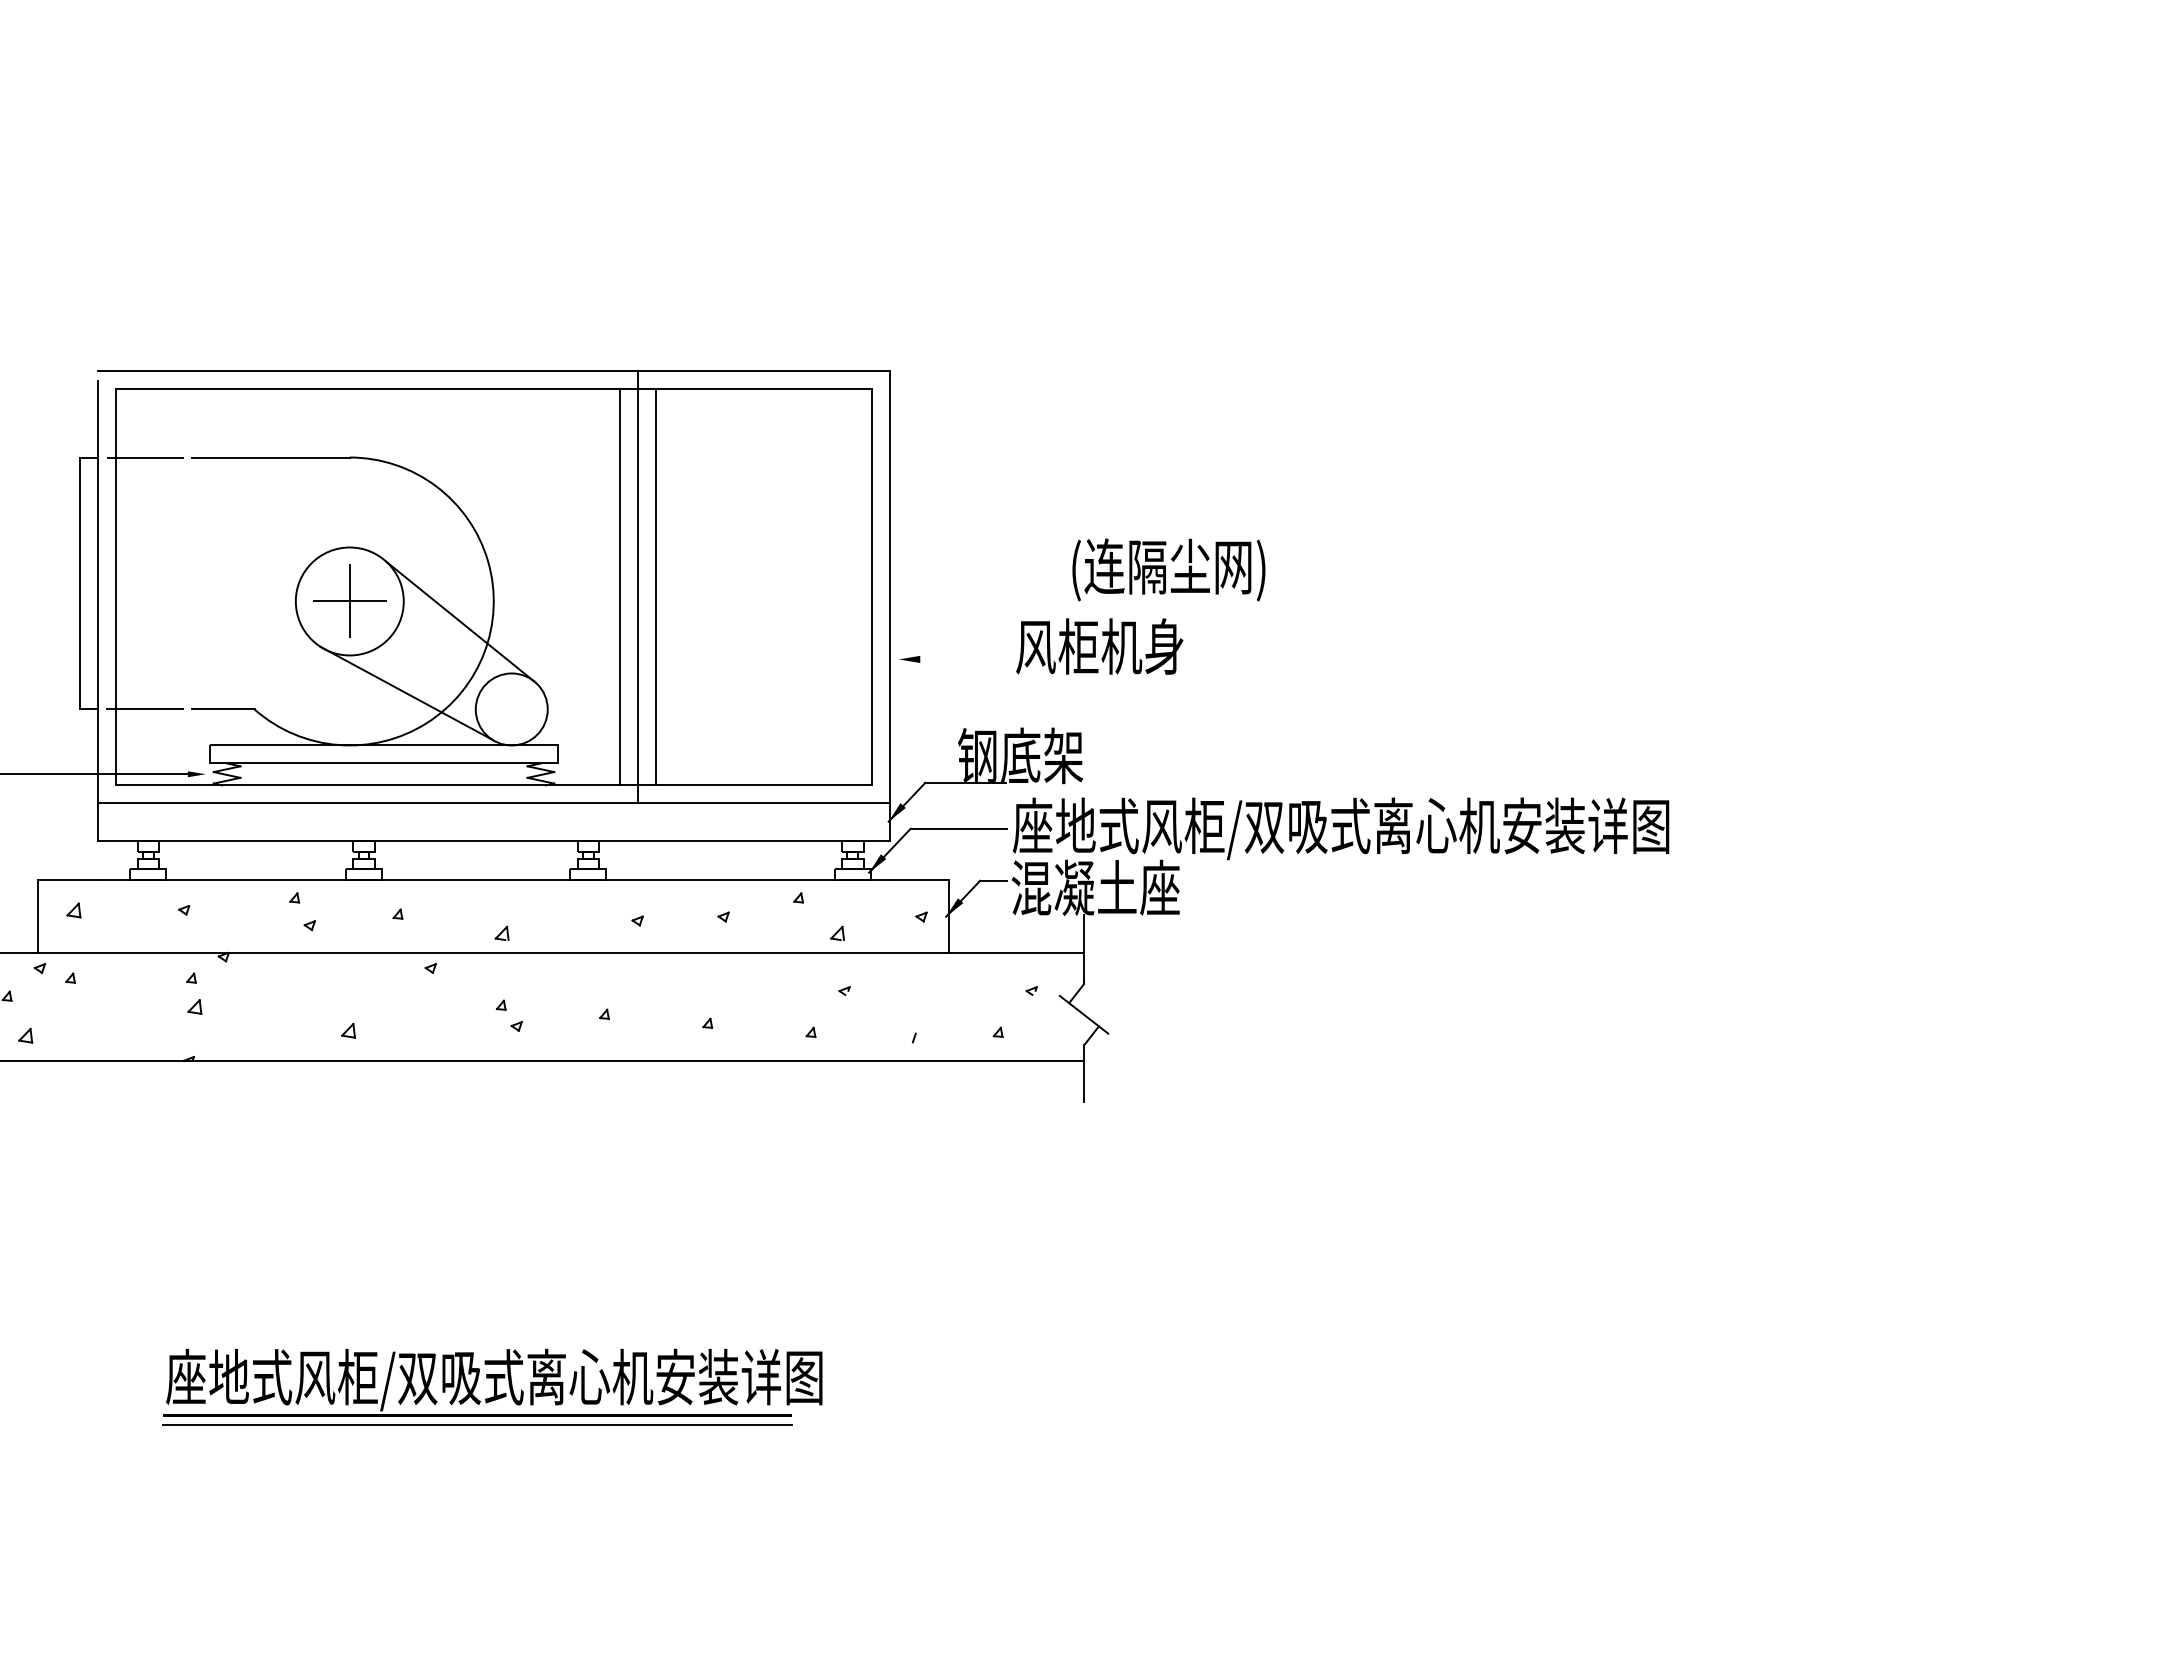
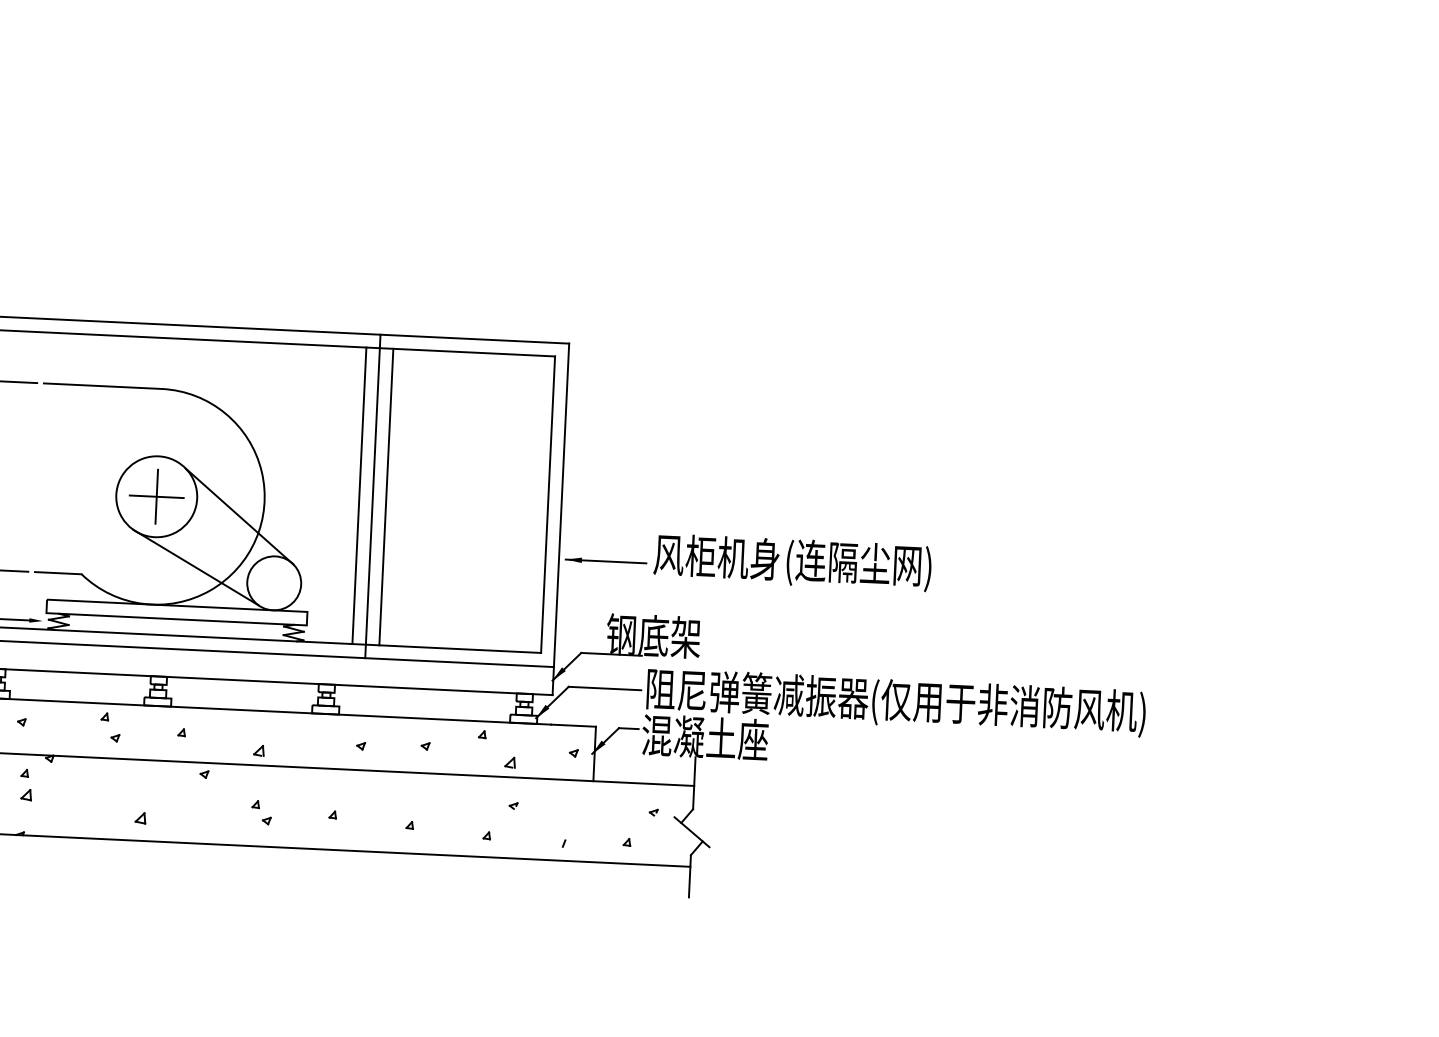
text: (1168, 569) -> (858, 565), moved
line: (952, 659) -> (606, 561), added
text: (1346, 828) -> (895, 701), 座地式风柜/双吸式离心机安装详图 -> 阻尼弹簧减振器(仅用于非消防风机)

